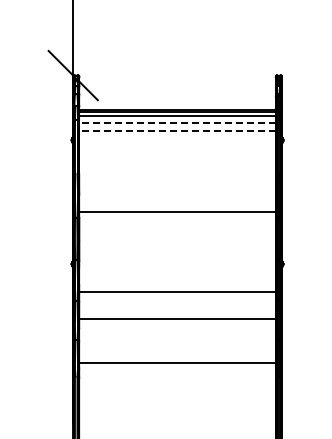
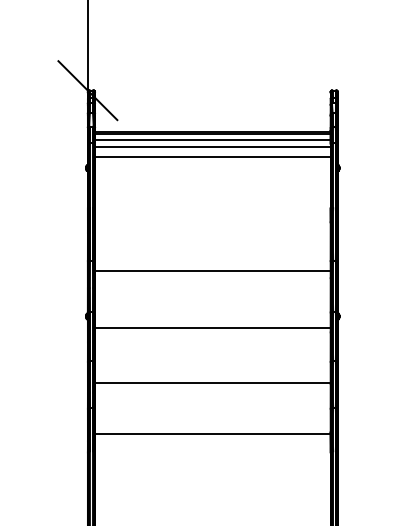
line: (177, 122) -> (212, 146), dashed -> solid
line: (177, 130) -> (212, 156), dashed -> solid
line: (177, 212) -> (212, 271), moved
line: (177, 291) -> (212, 327), moved

